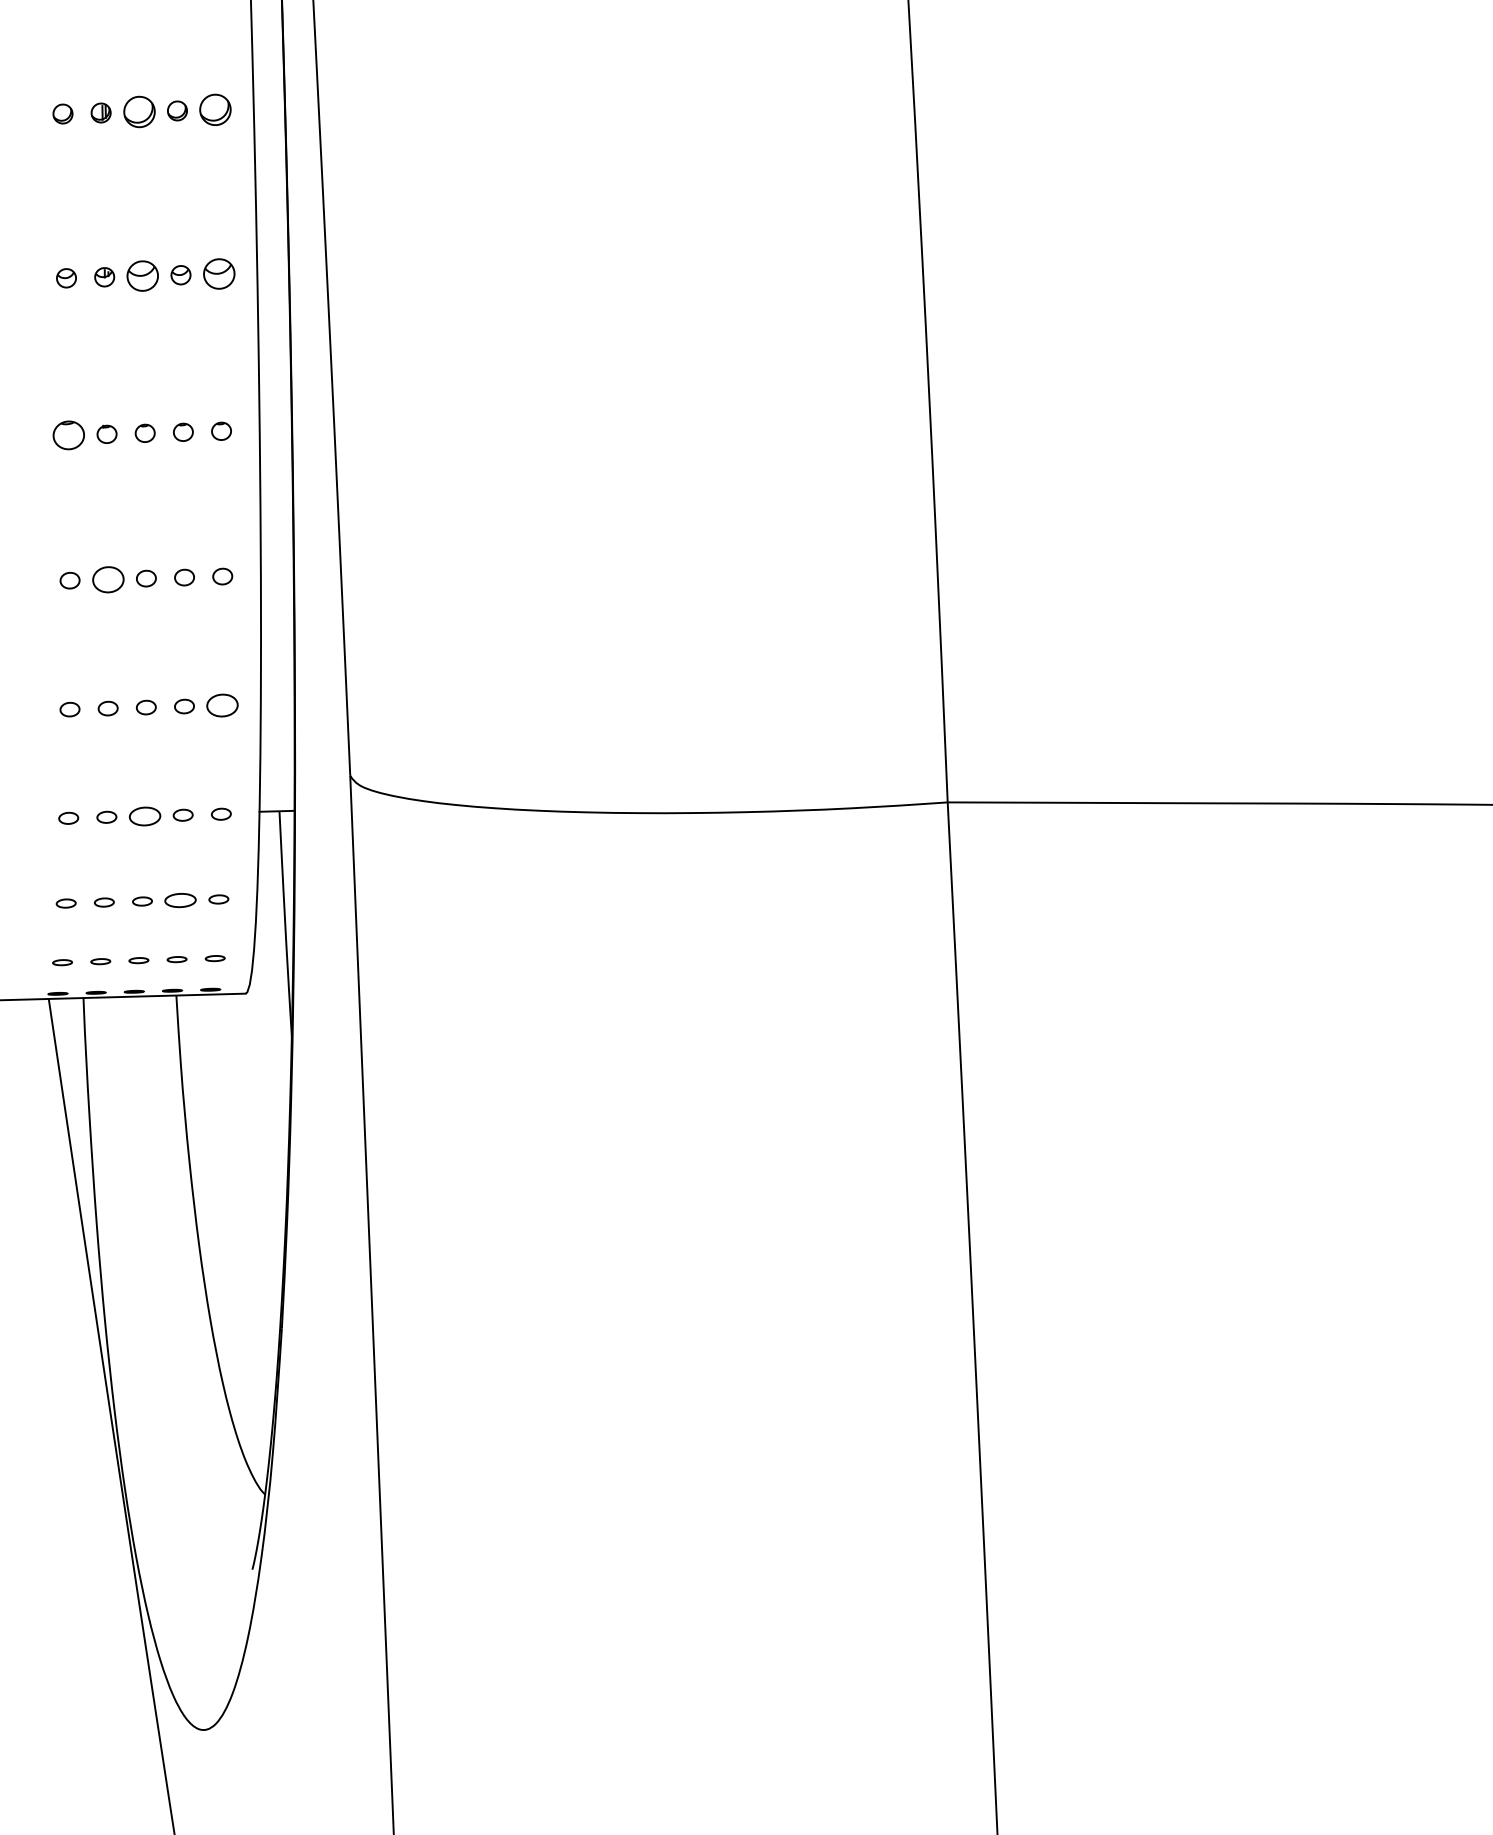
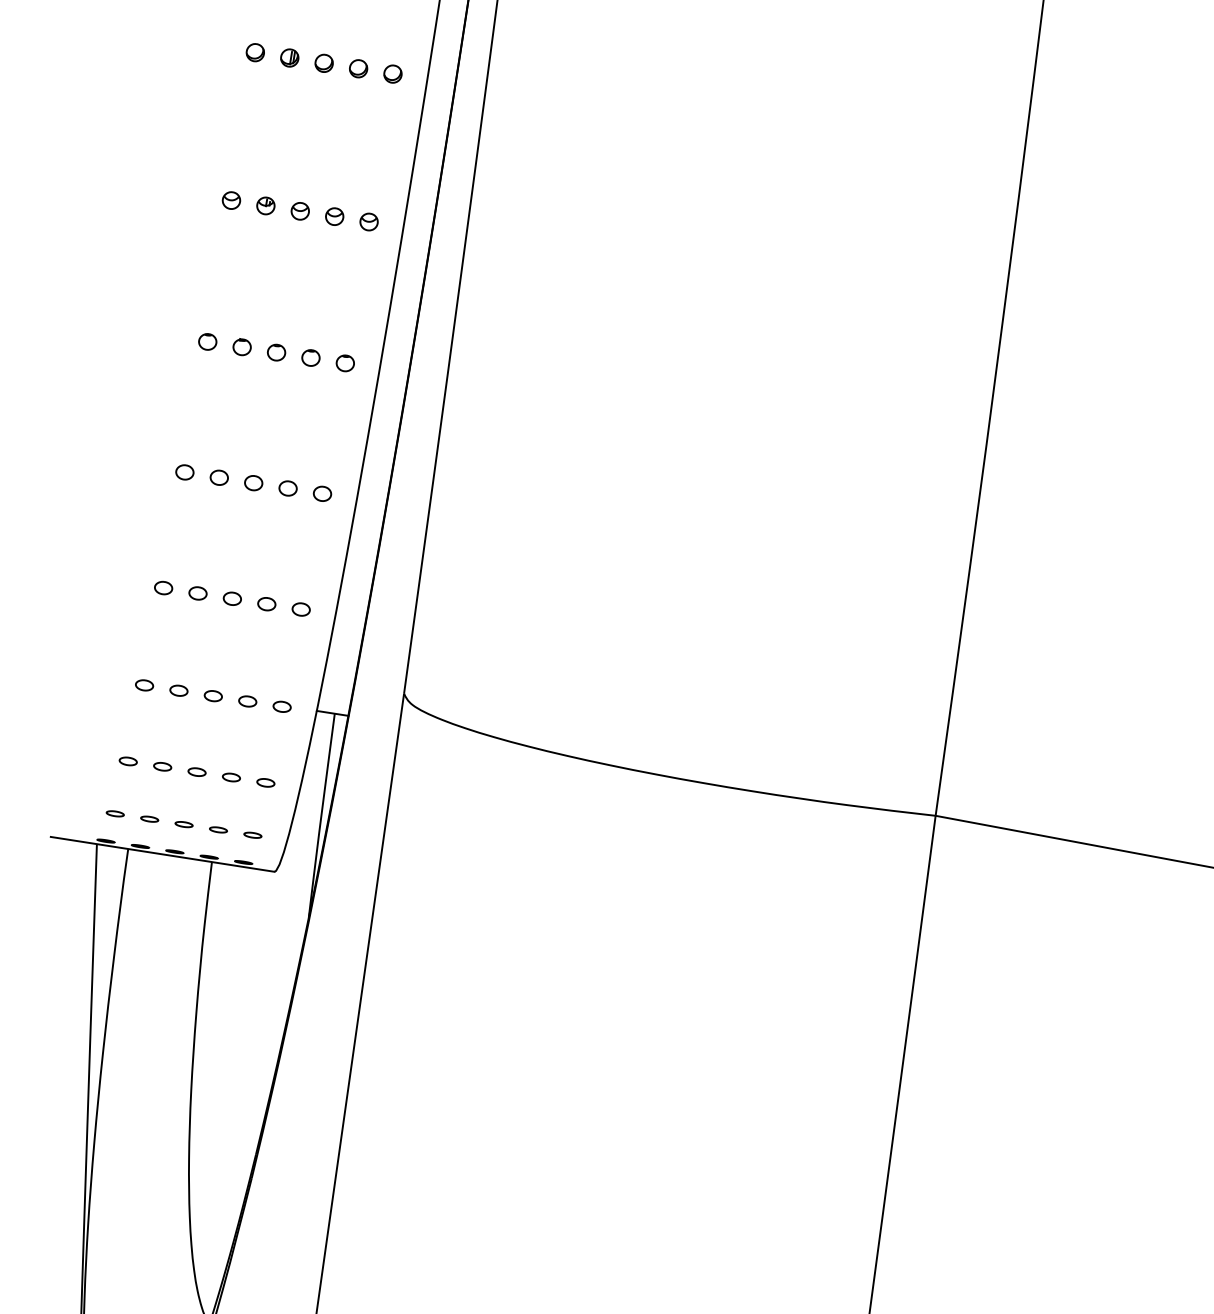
part: (215, 109) -> (392, 73), size x0.62
part: (138, 111) -> (323, 62), size x0.62
part: (218, 274) -> (368, 222), size x0.62
part: (142, 276) -> (299, 211), size x0.62
part: (68, 435) -> (207, 341), size x0.62
part: (107, 579) -> (218, 477), size x0.62
part: (222, 705) -> (301, 609), size x0.62
part: (144, 815) -> (213, 695), size x0.62
part: (180, 900) -> (231, 777), size x0.62

